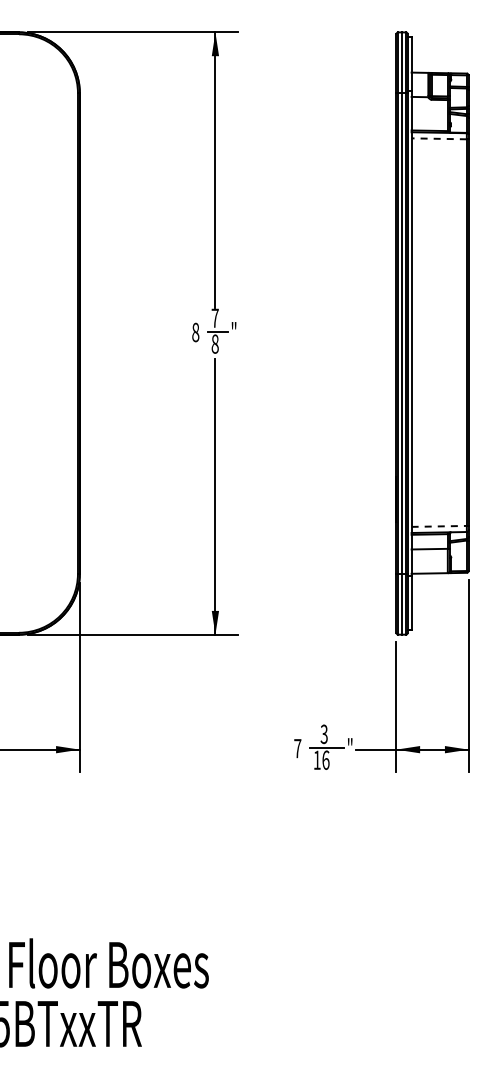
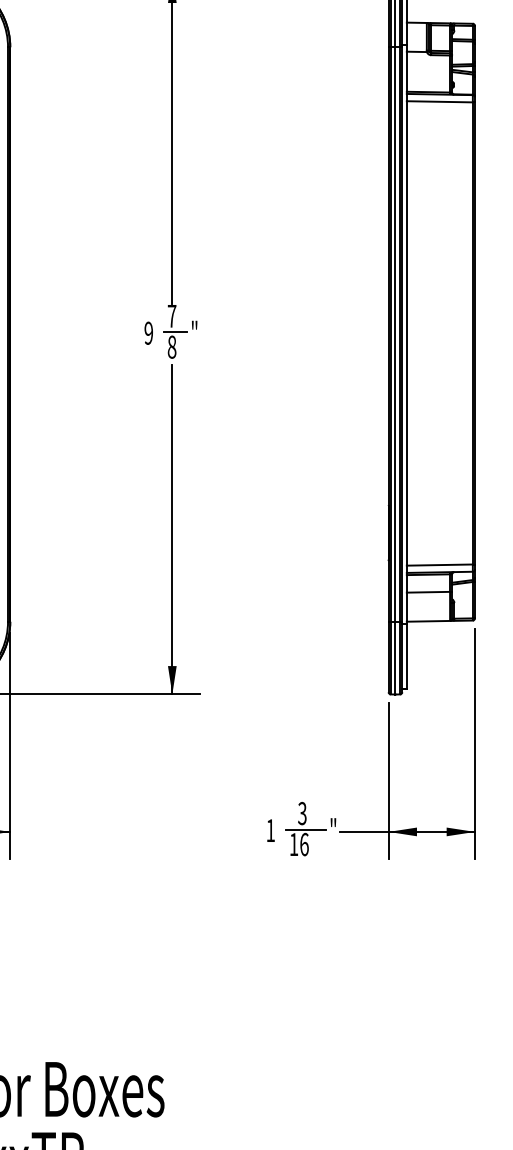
line: (439, 138) -> (440, 101), dashed -> solid
text: (195, 332) -> (148, 333), 8 -> 9
line: (439, 526) -> (440, 565), dashed -> solid
text: (297, 748) -> (270, 830), 7 -> 1

